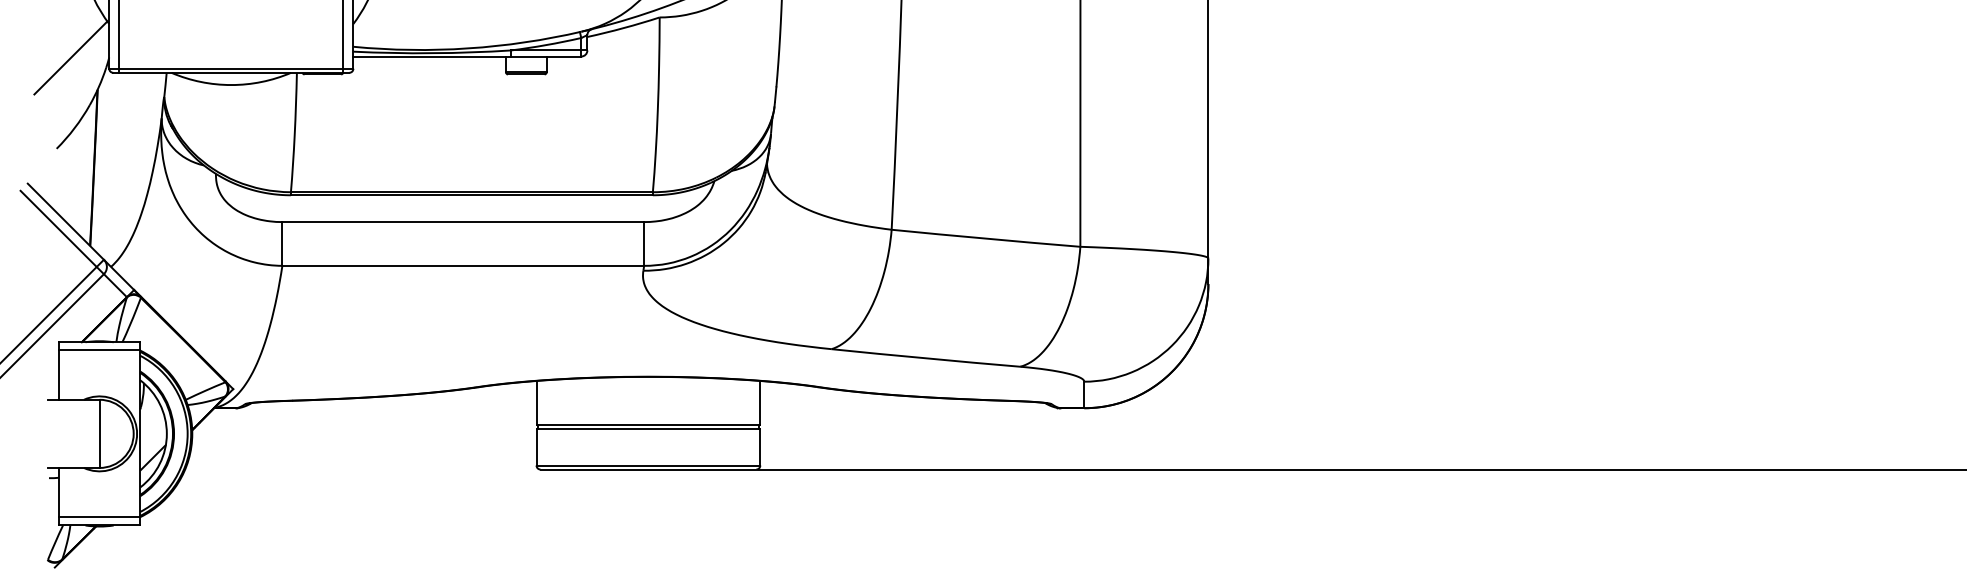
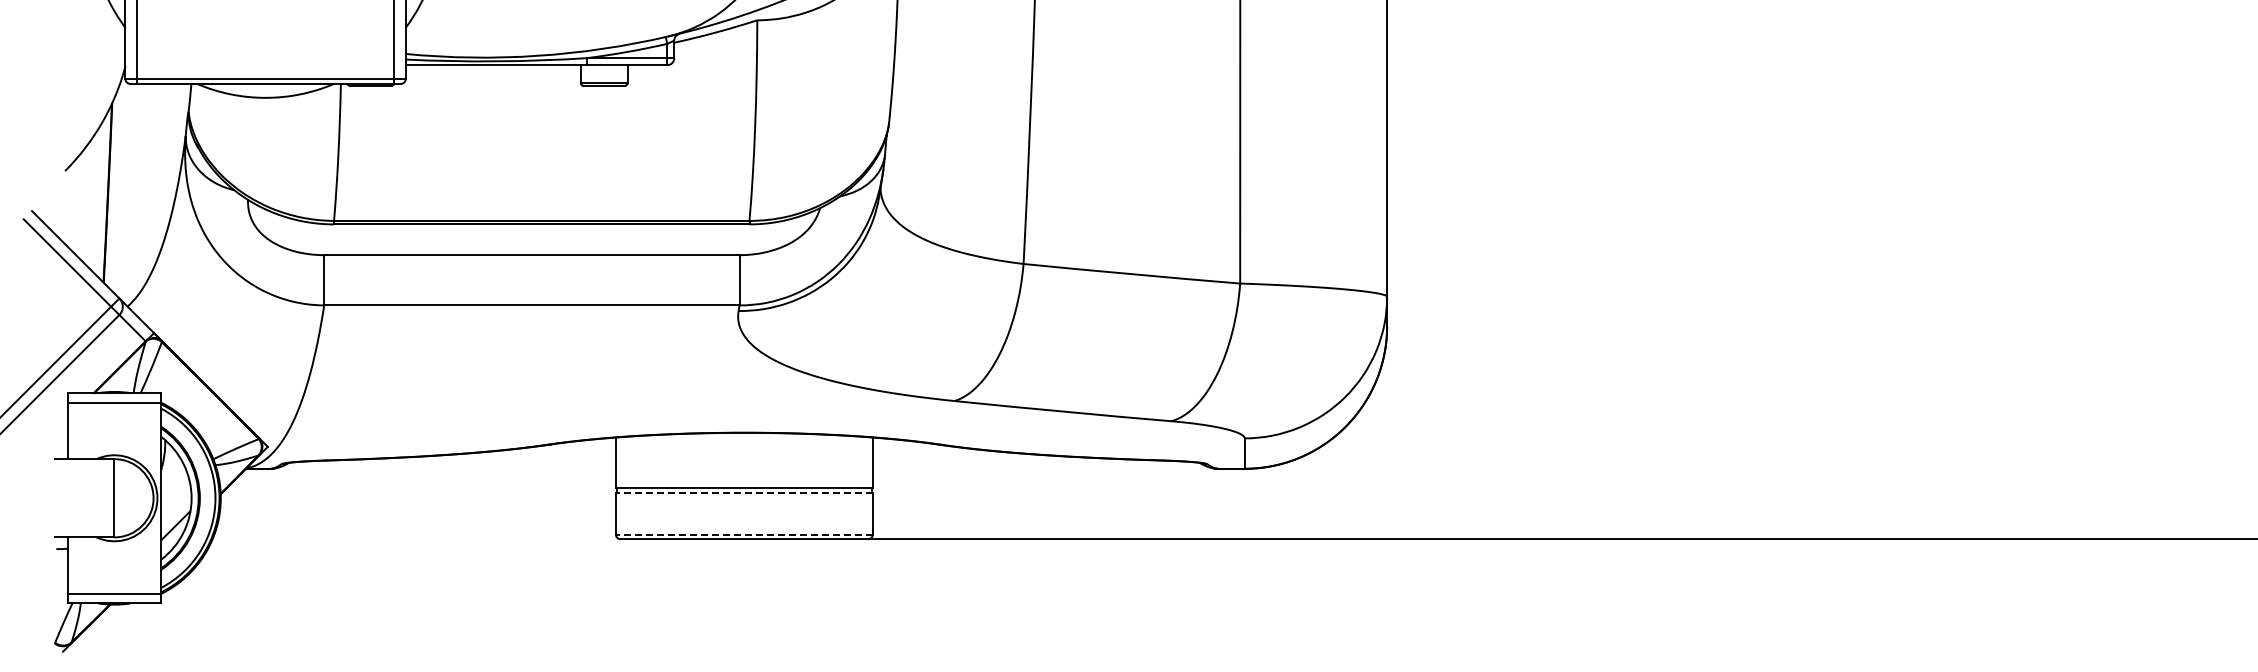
line: (70, 57) -> (81, 66), removed
line: (647, 428) -> (743, 492), solid -> dashed
line: (647, 465) -> (743, 534), solid -> dashed

